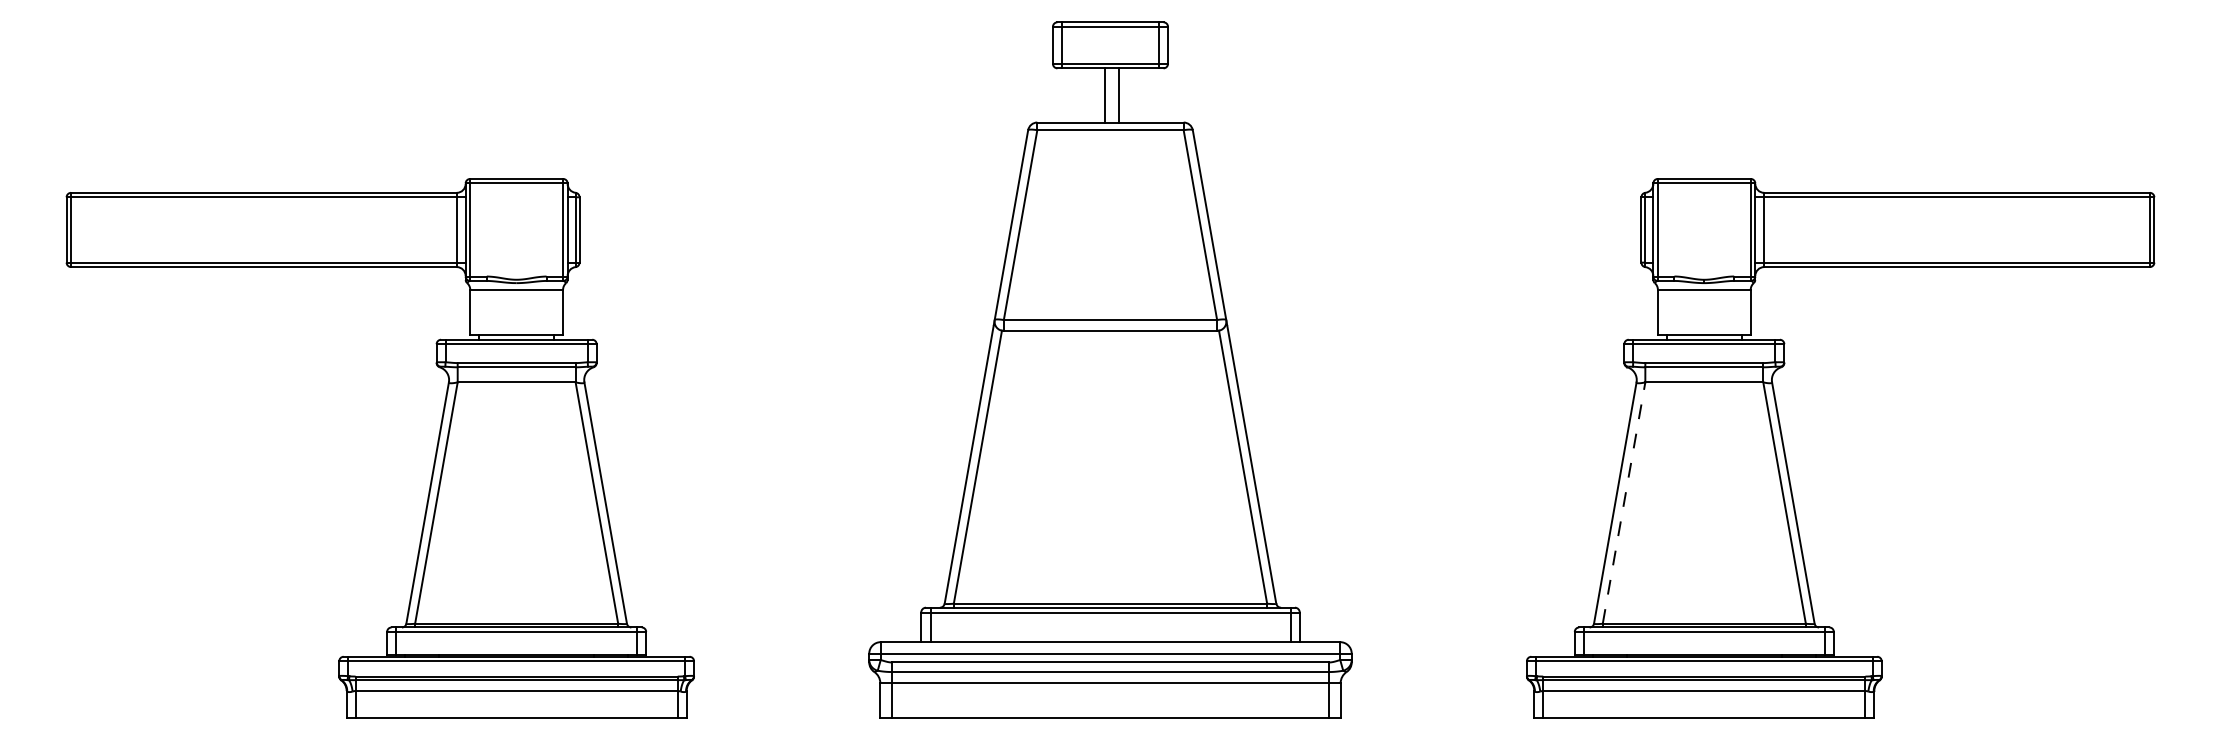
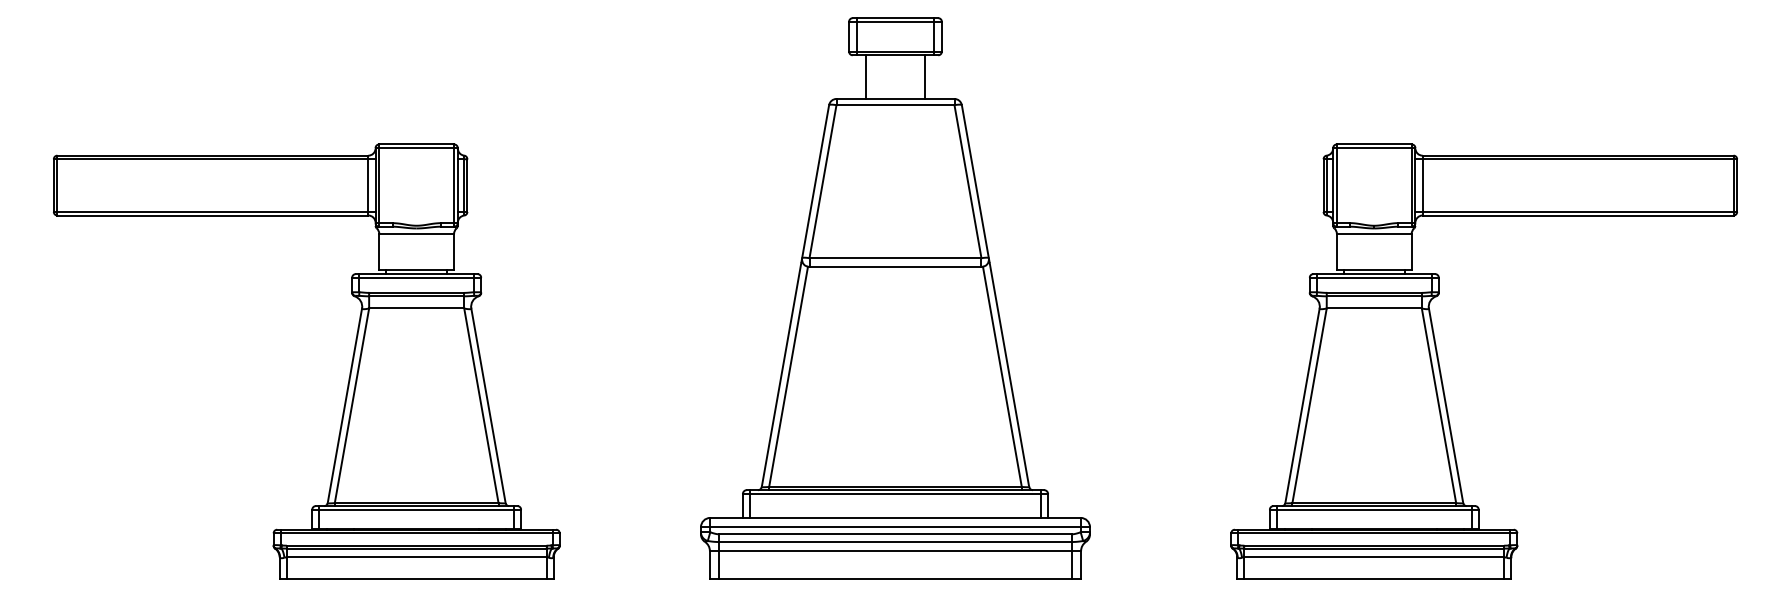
line: (1104, 95) -> (925, 77), moved
line: (1119, 95) -> (865, 77), moved
line: (1624, 503) -> (1309, 406), dashed -> solid

